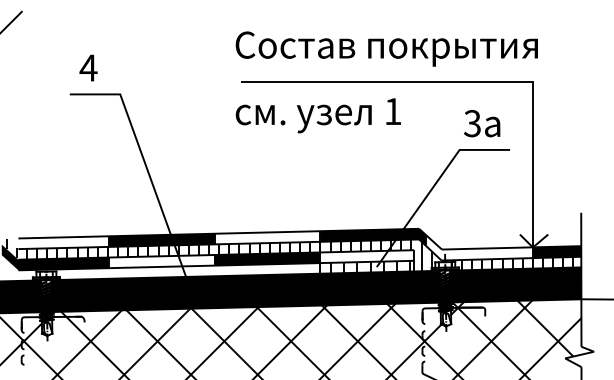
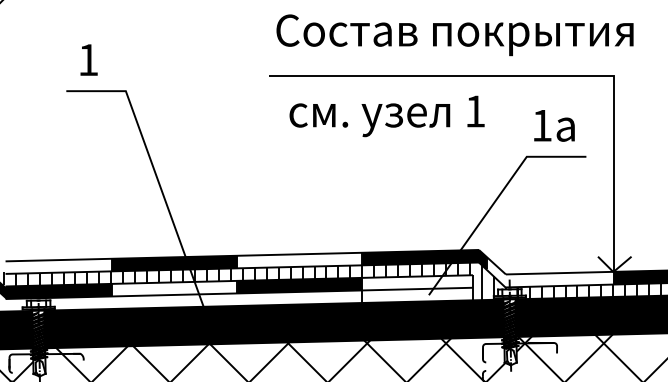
text: (386, 48) -> (454, 34), moved
text: (88, 67) -> (88, 59), 4 -> 1
text: (317, 115) -> (386, 116), moved
text: (472, 123) -> (542, 125), 3 -> 1
hatch: (370, 266) -> (421, 294), removed

